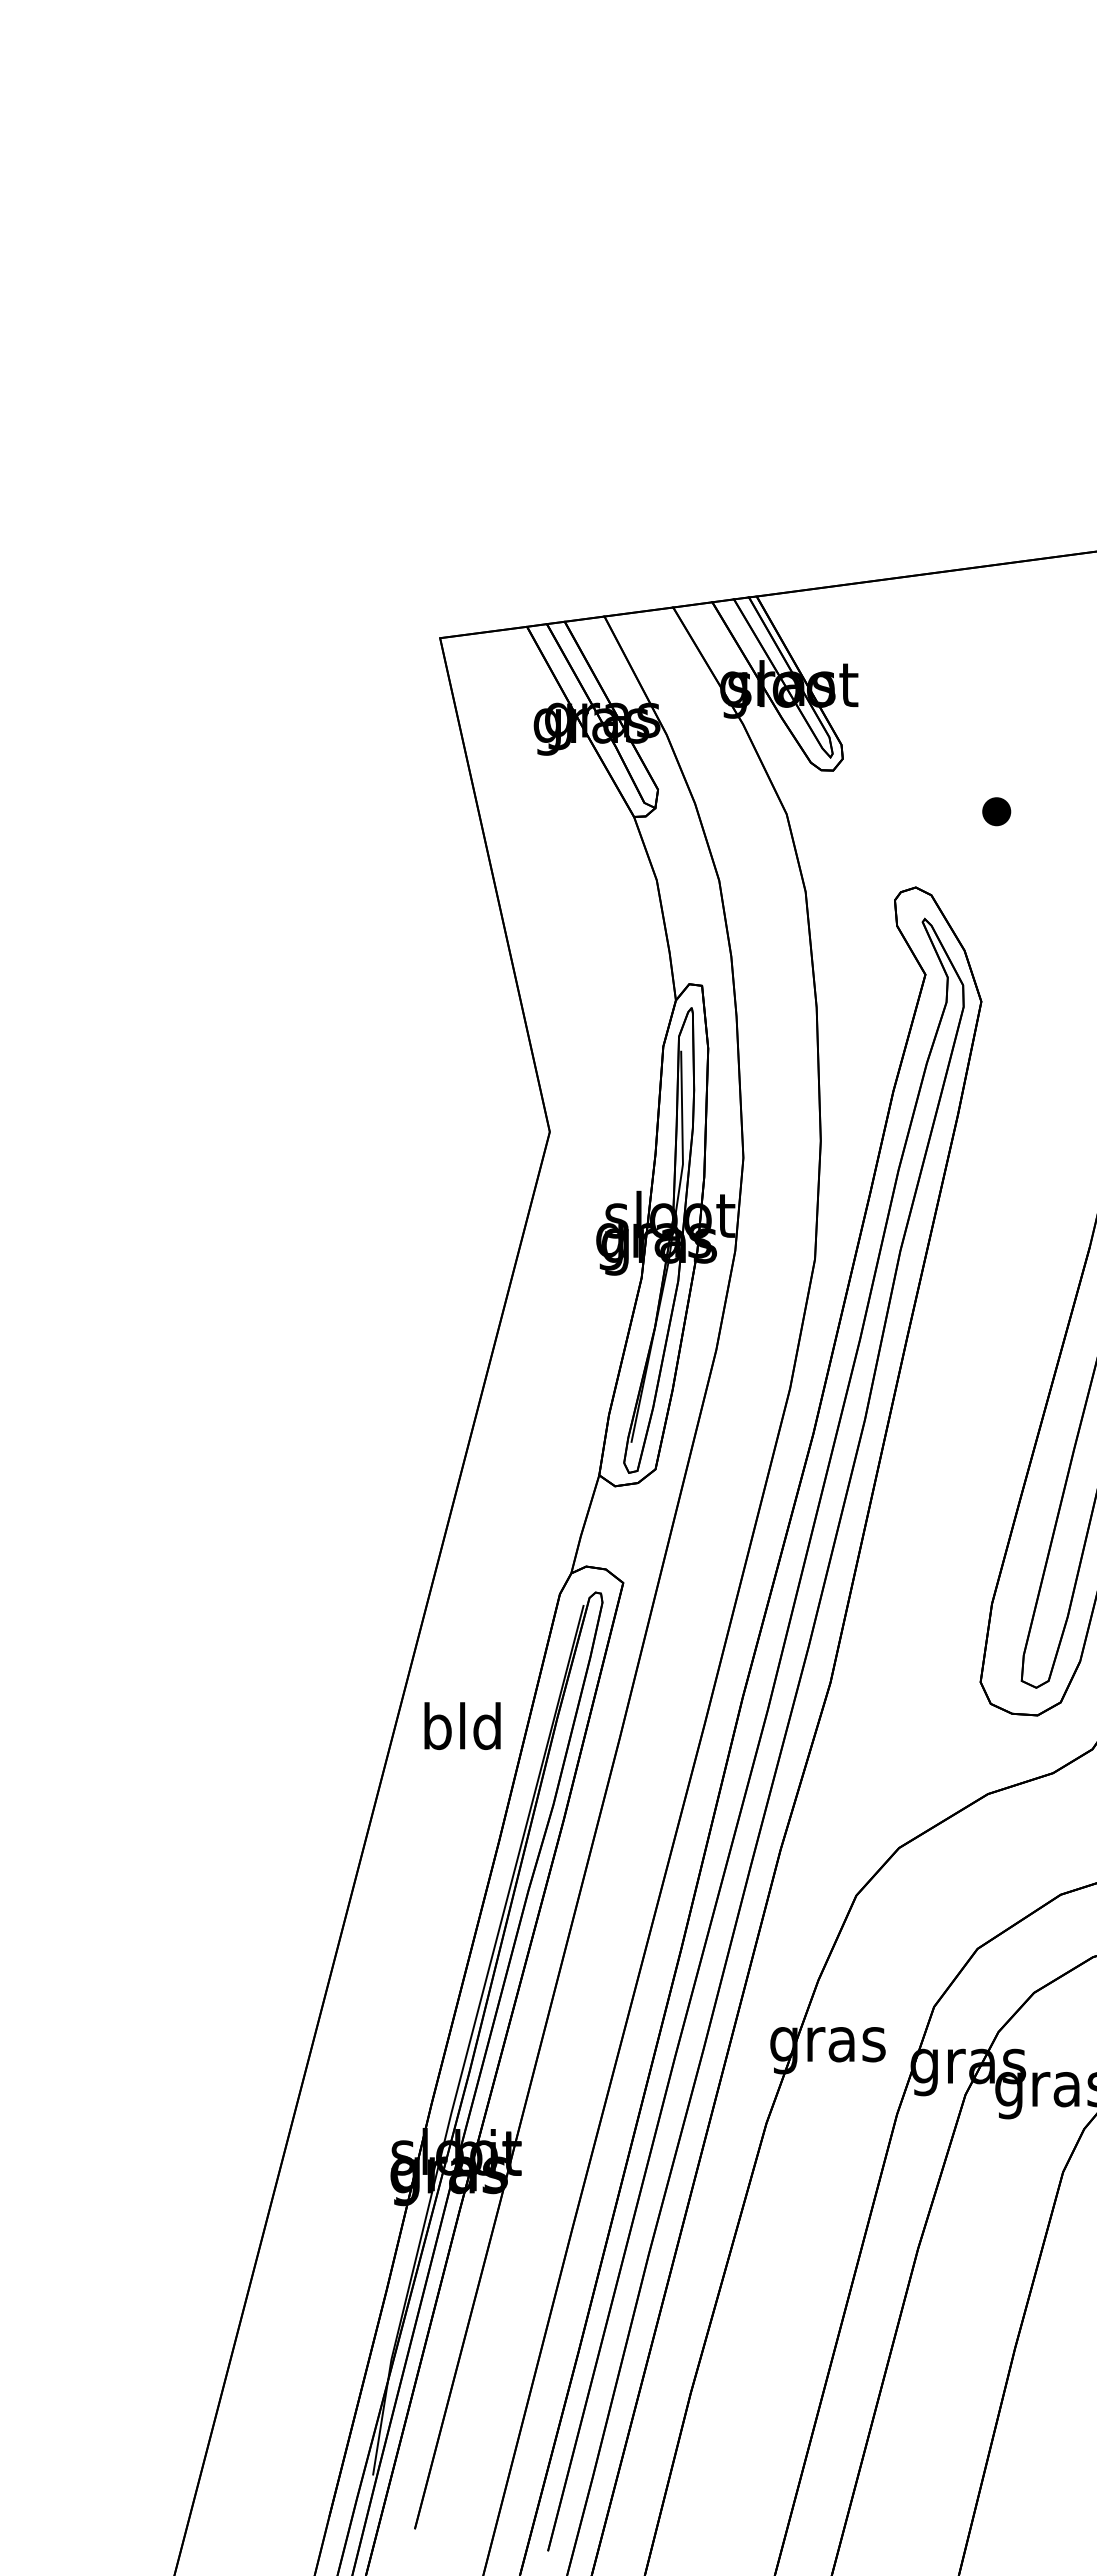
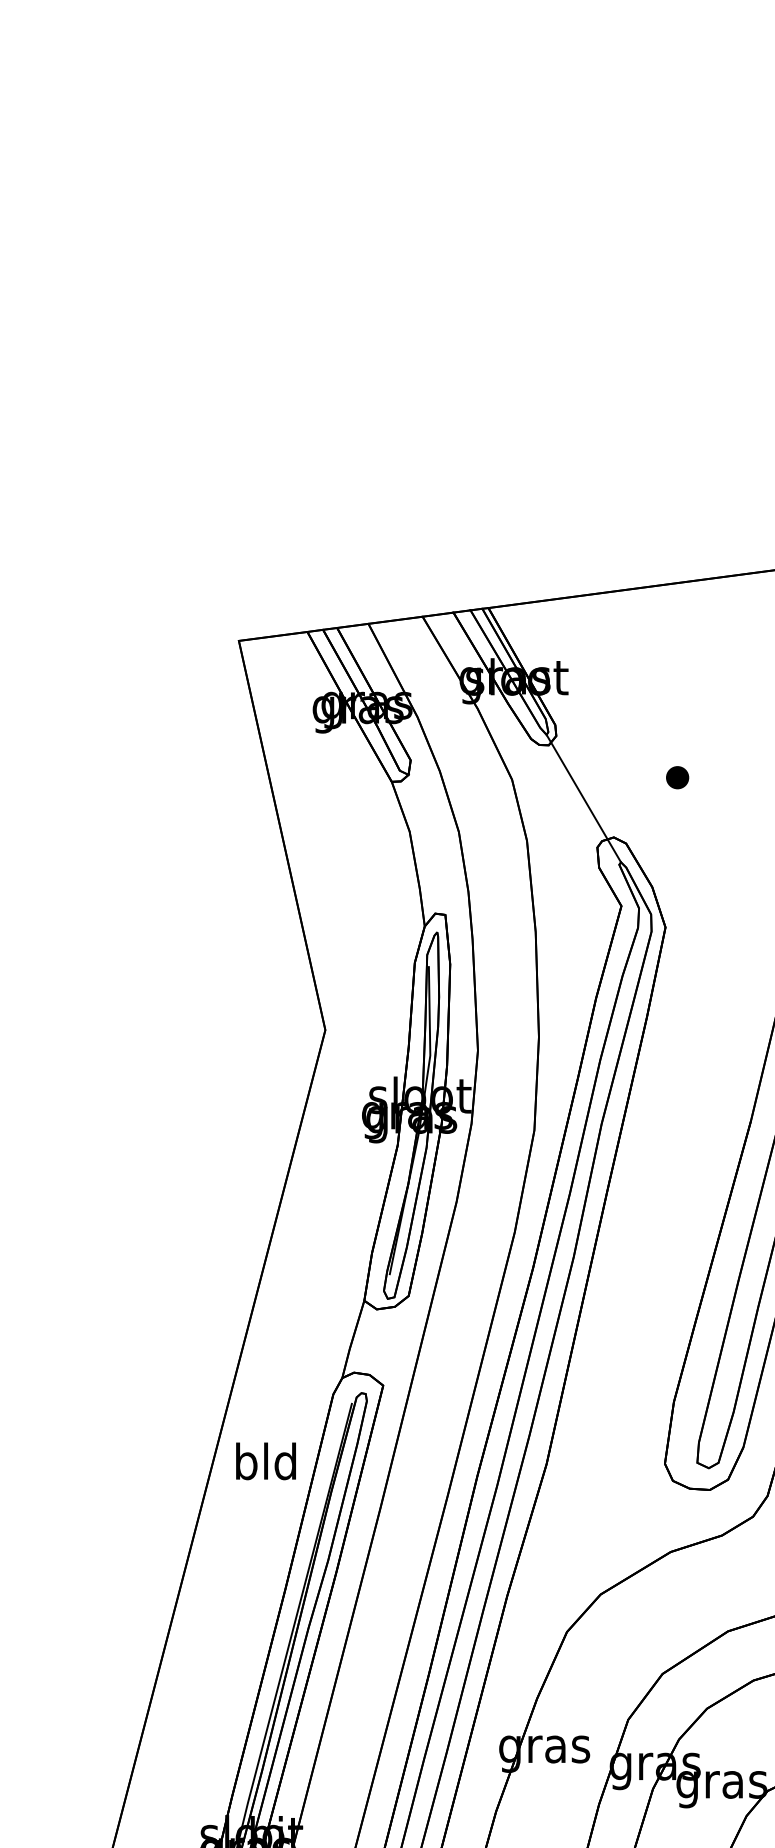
line: (877, 838) -> (583, 798), added
text: (462, 1725) -> (266, 1460), moved

